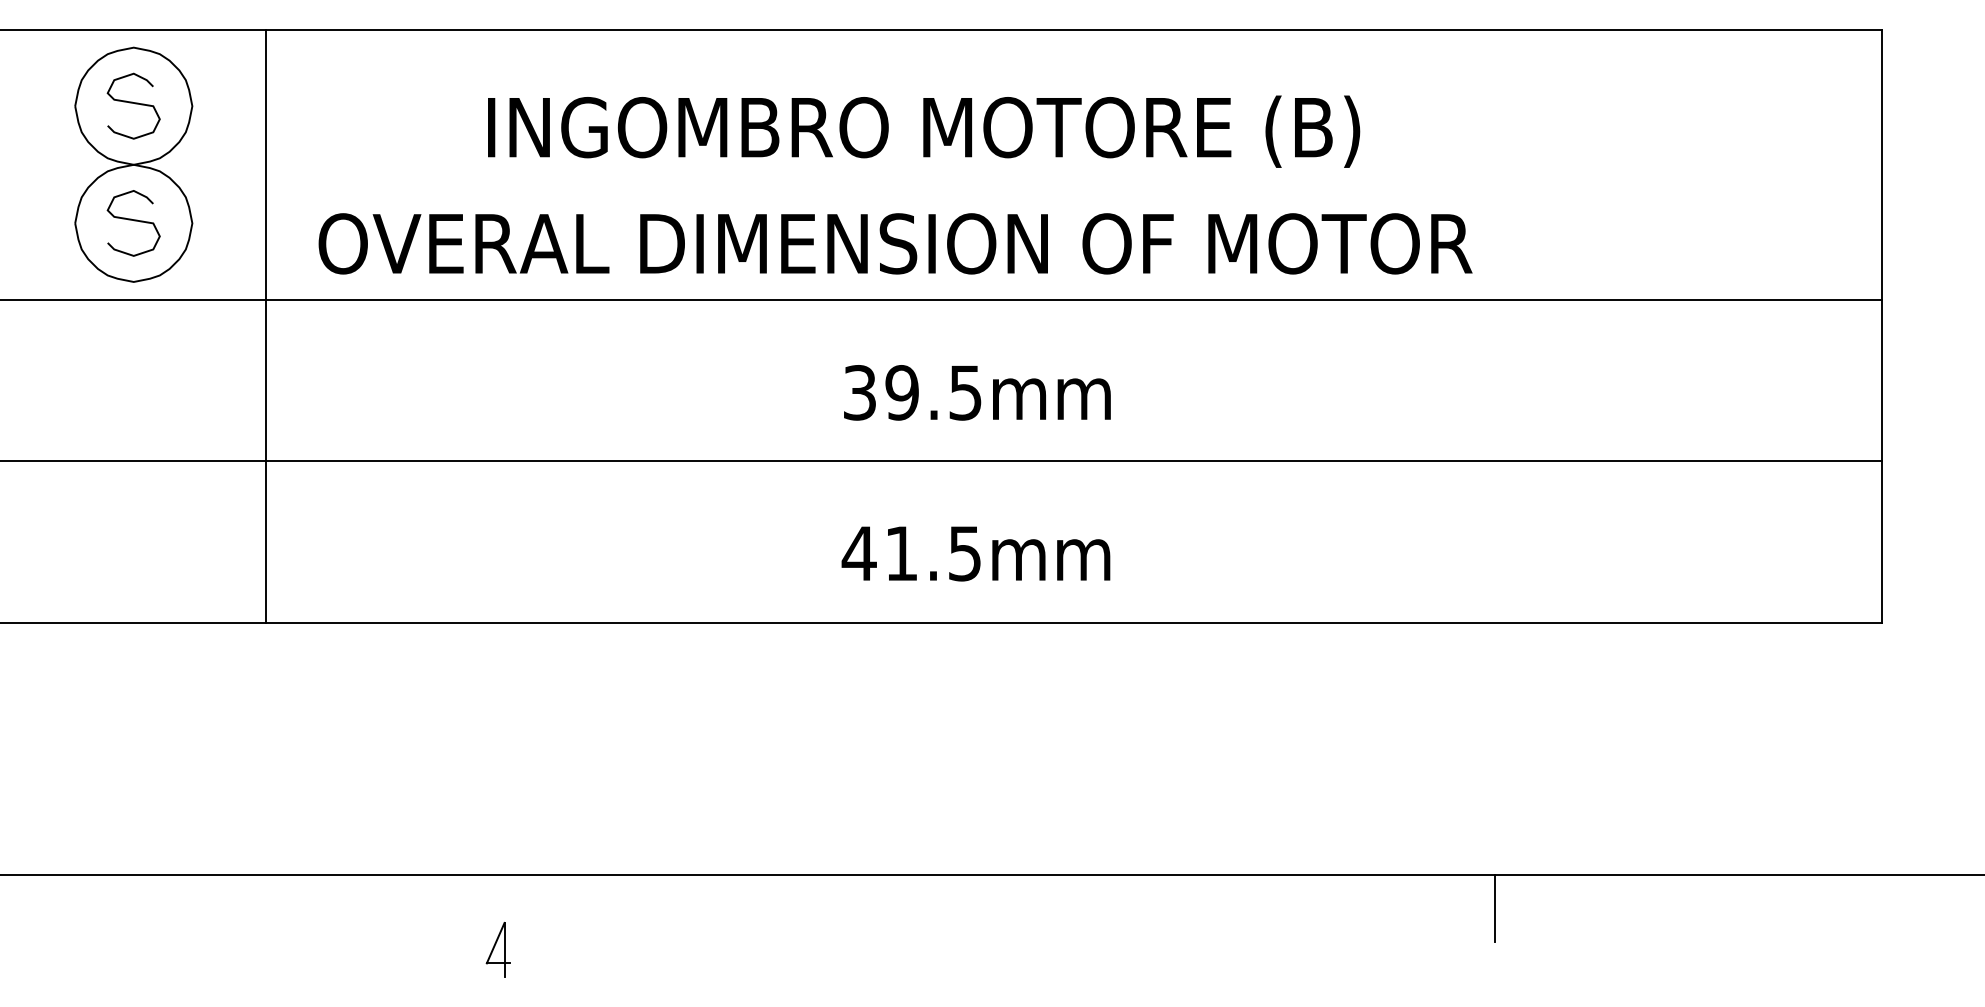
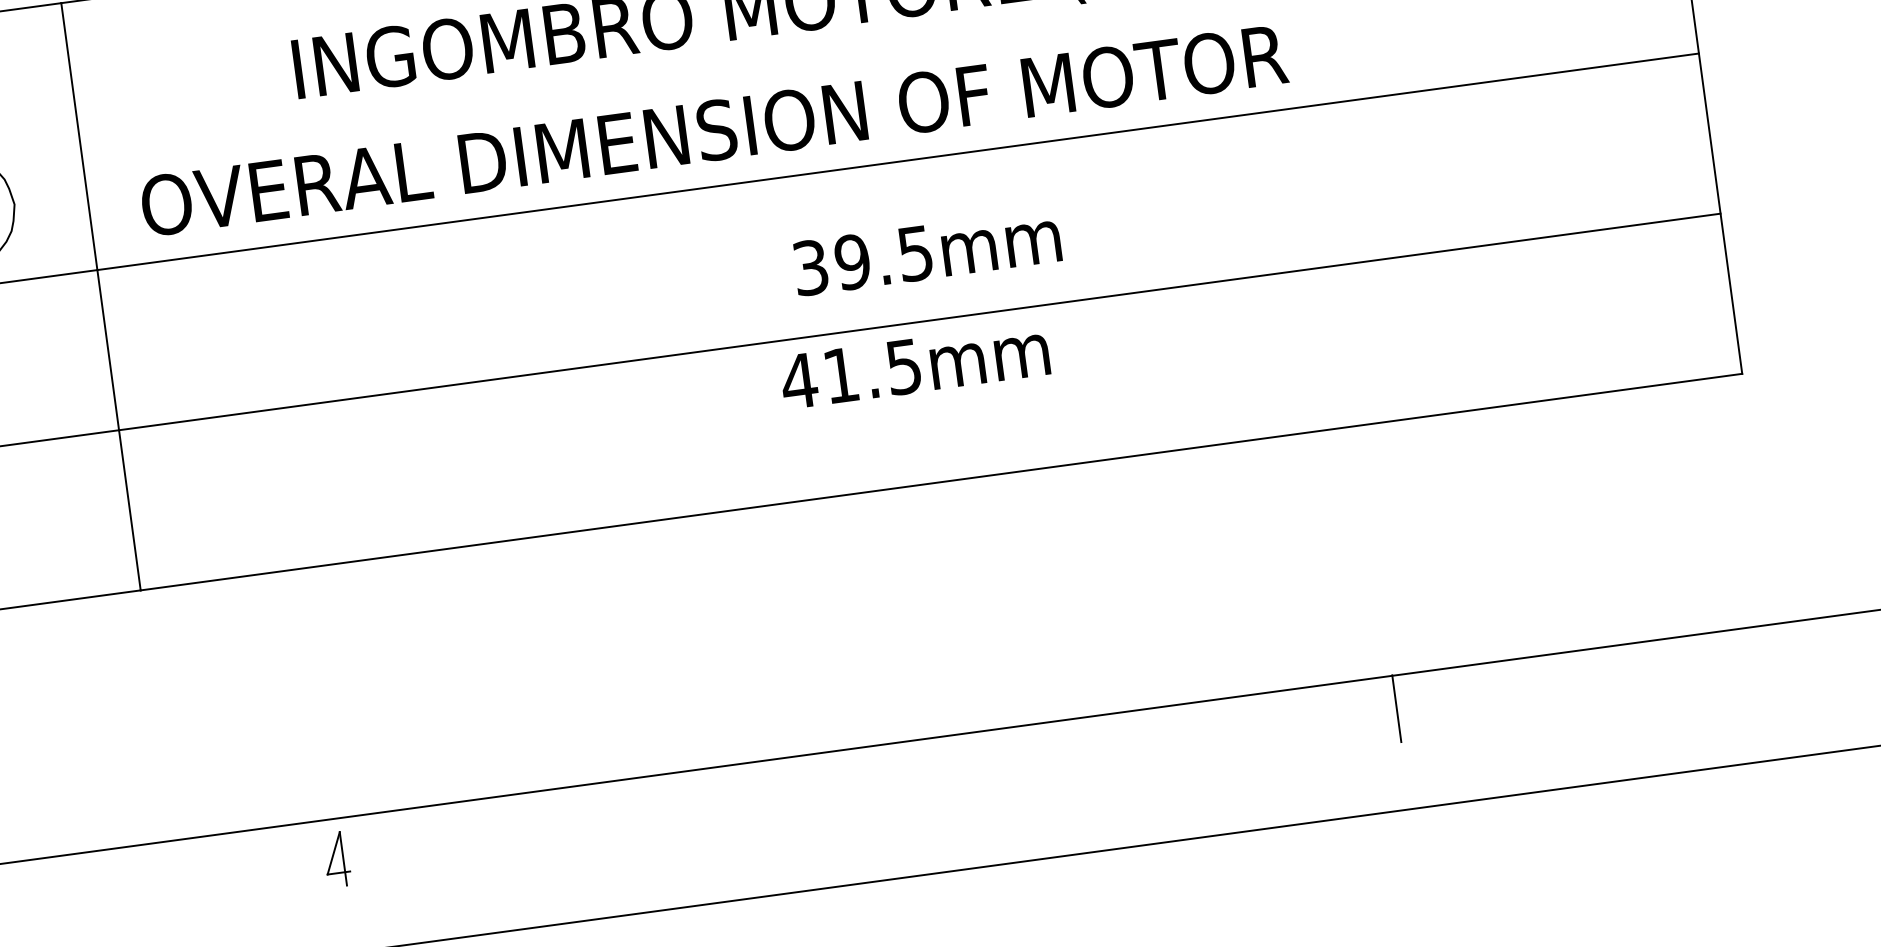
text: (977, 392) -> (927, 251), moved
text: (975, 553) -> (914, 365), moved
part: (497, 949) -> (336, 859), moved

